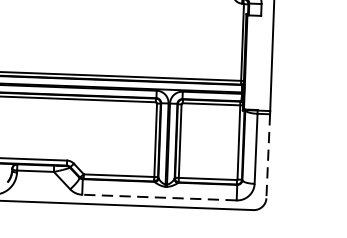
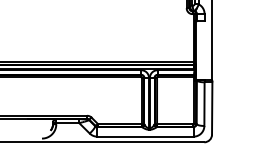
line: (268, 157) -> (212, 109), dashed -> solid
line: (157, 197) -> (144, 136), dashed -> solid

